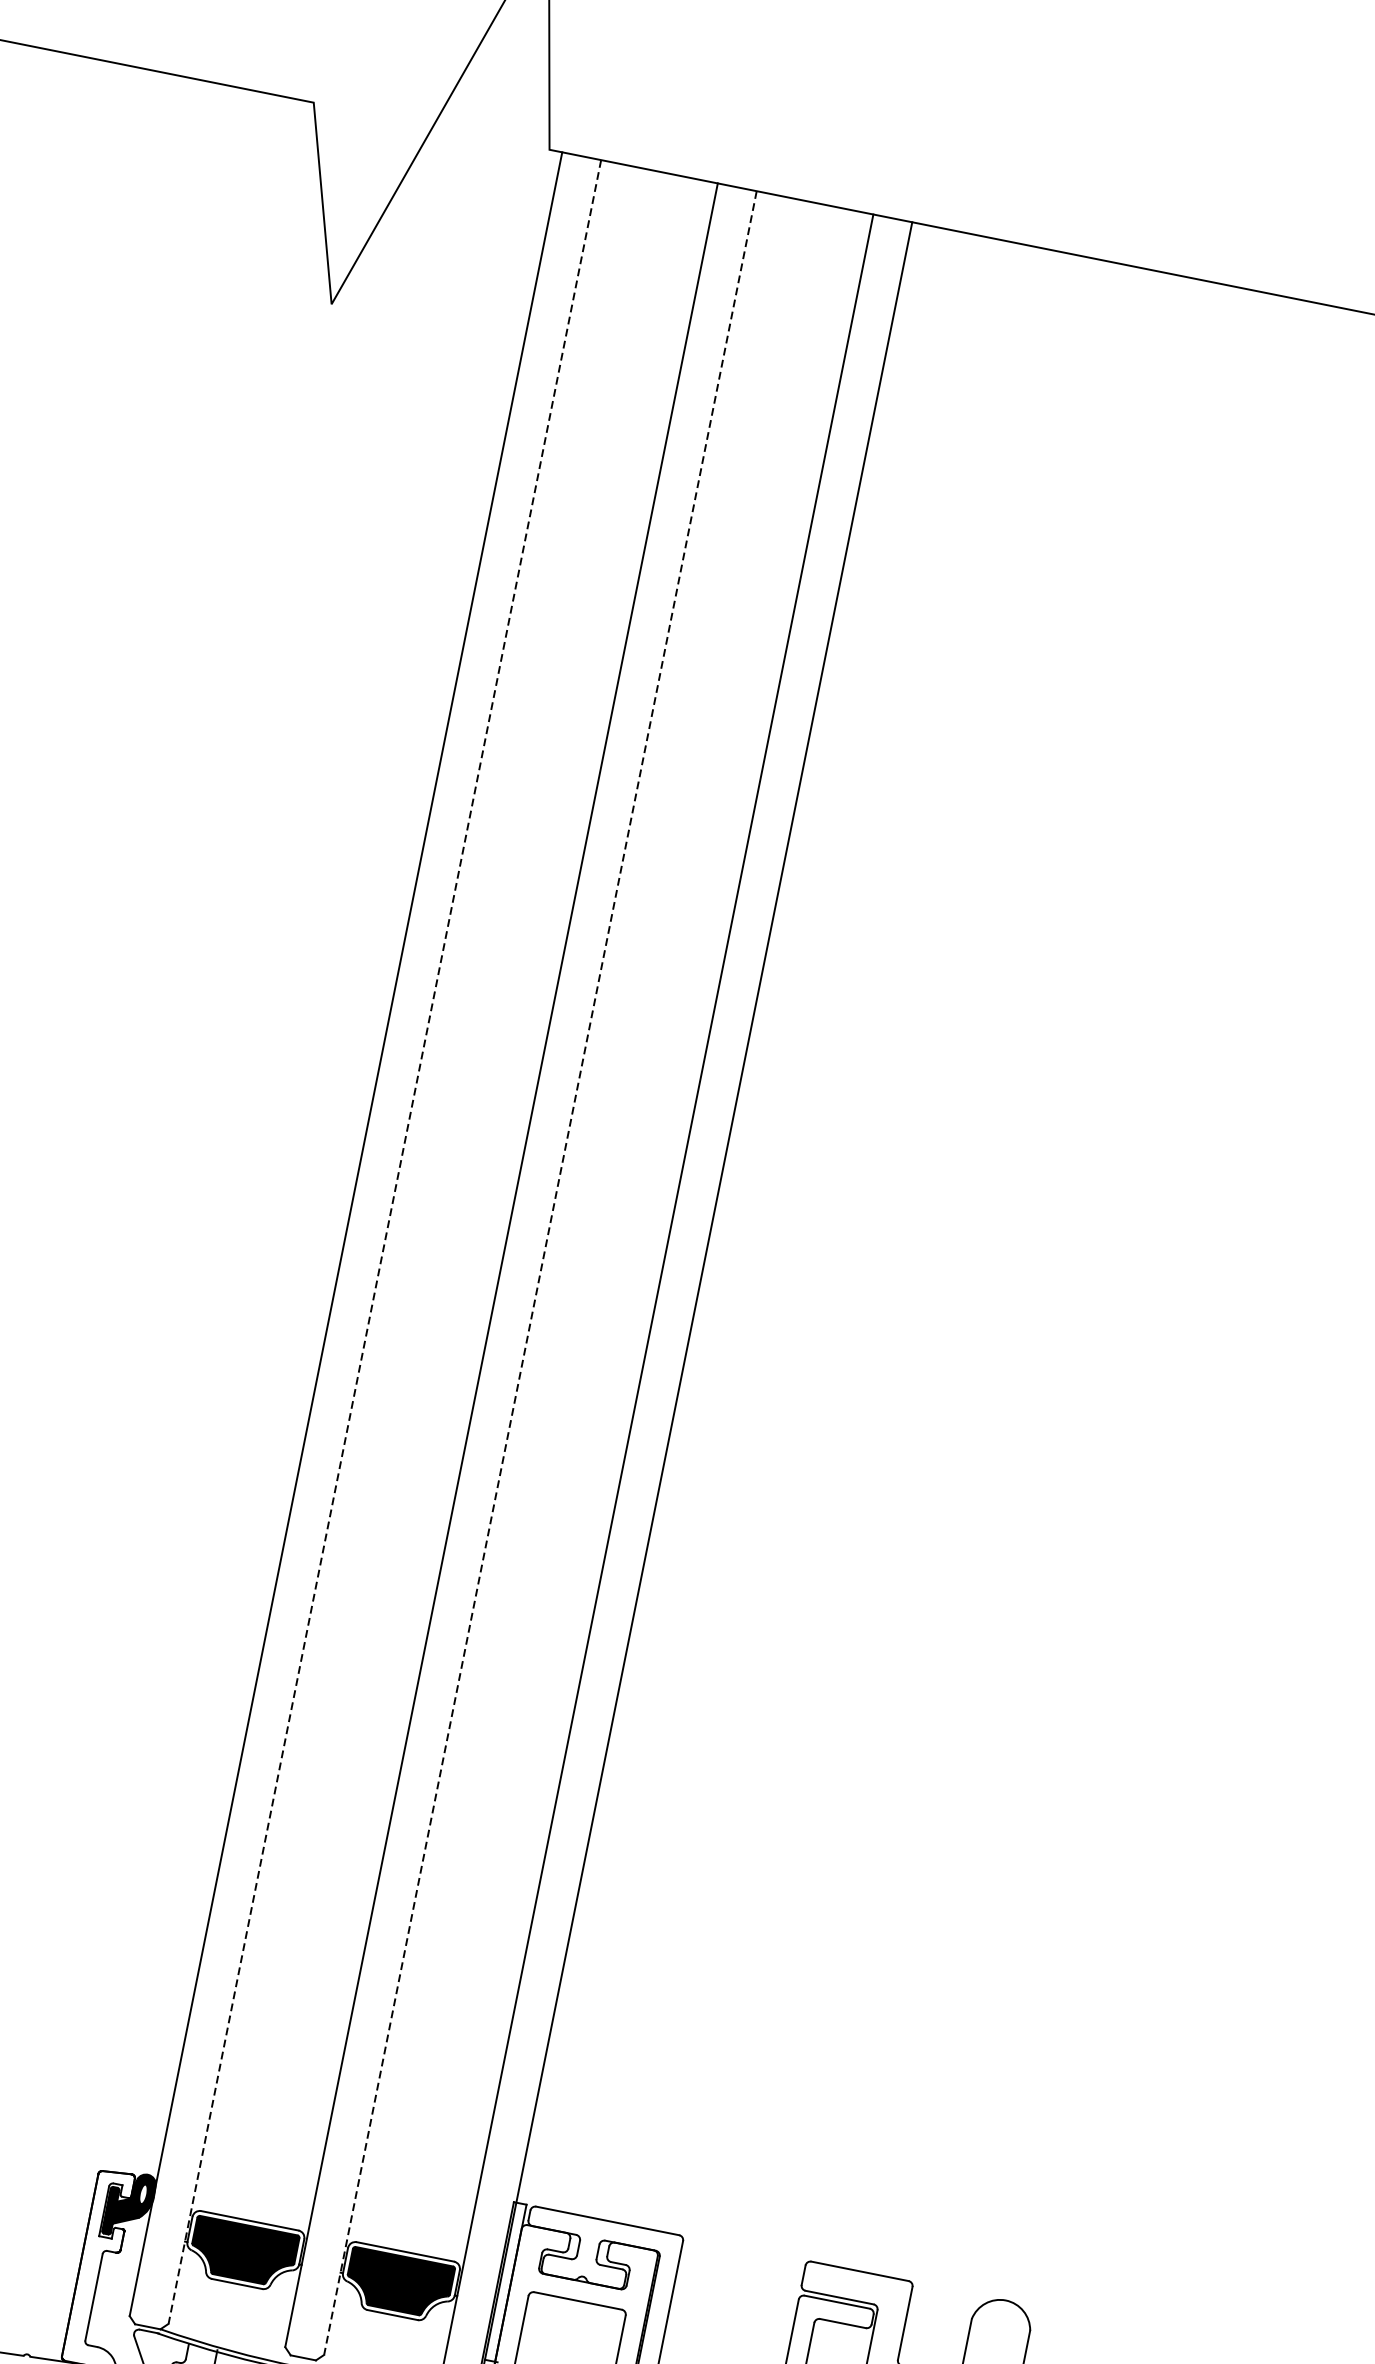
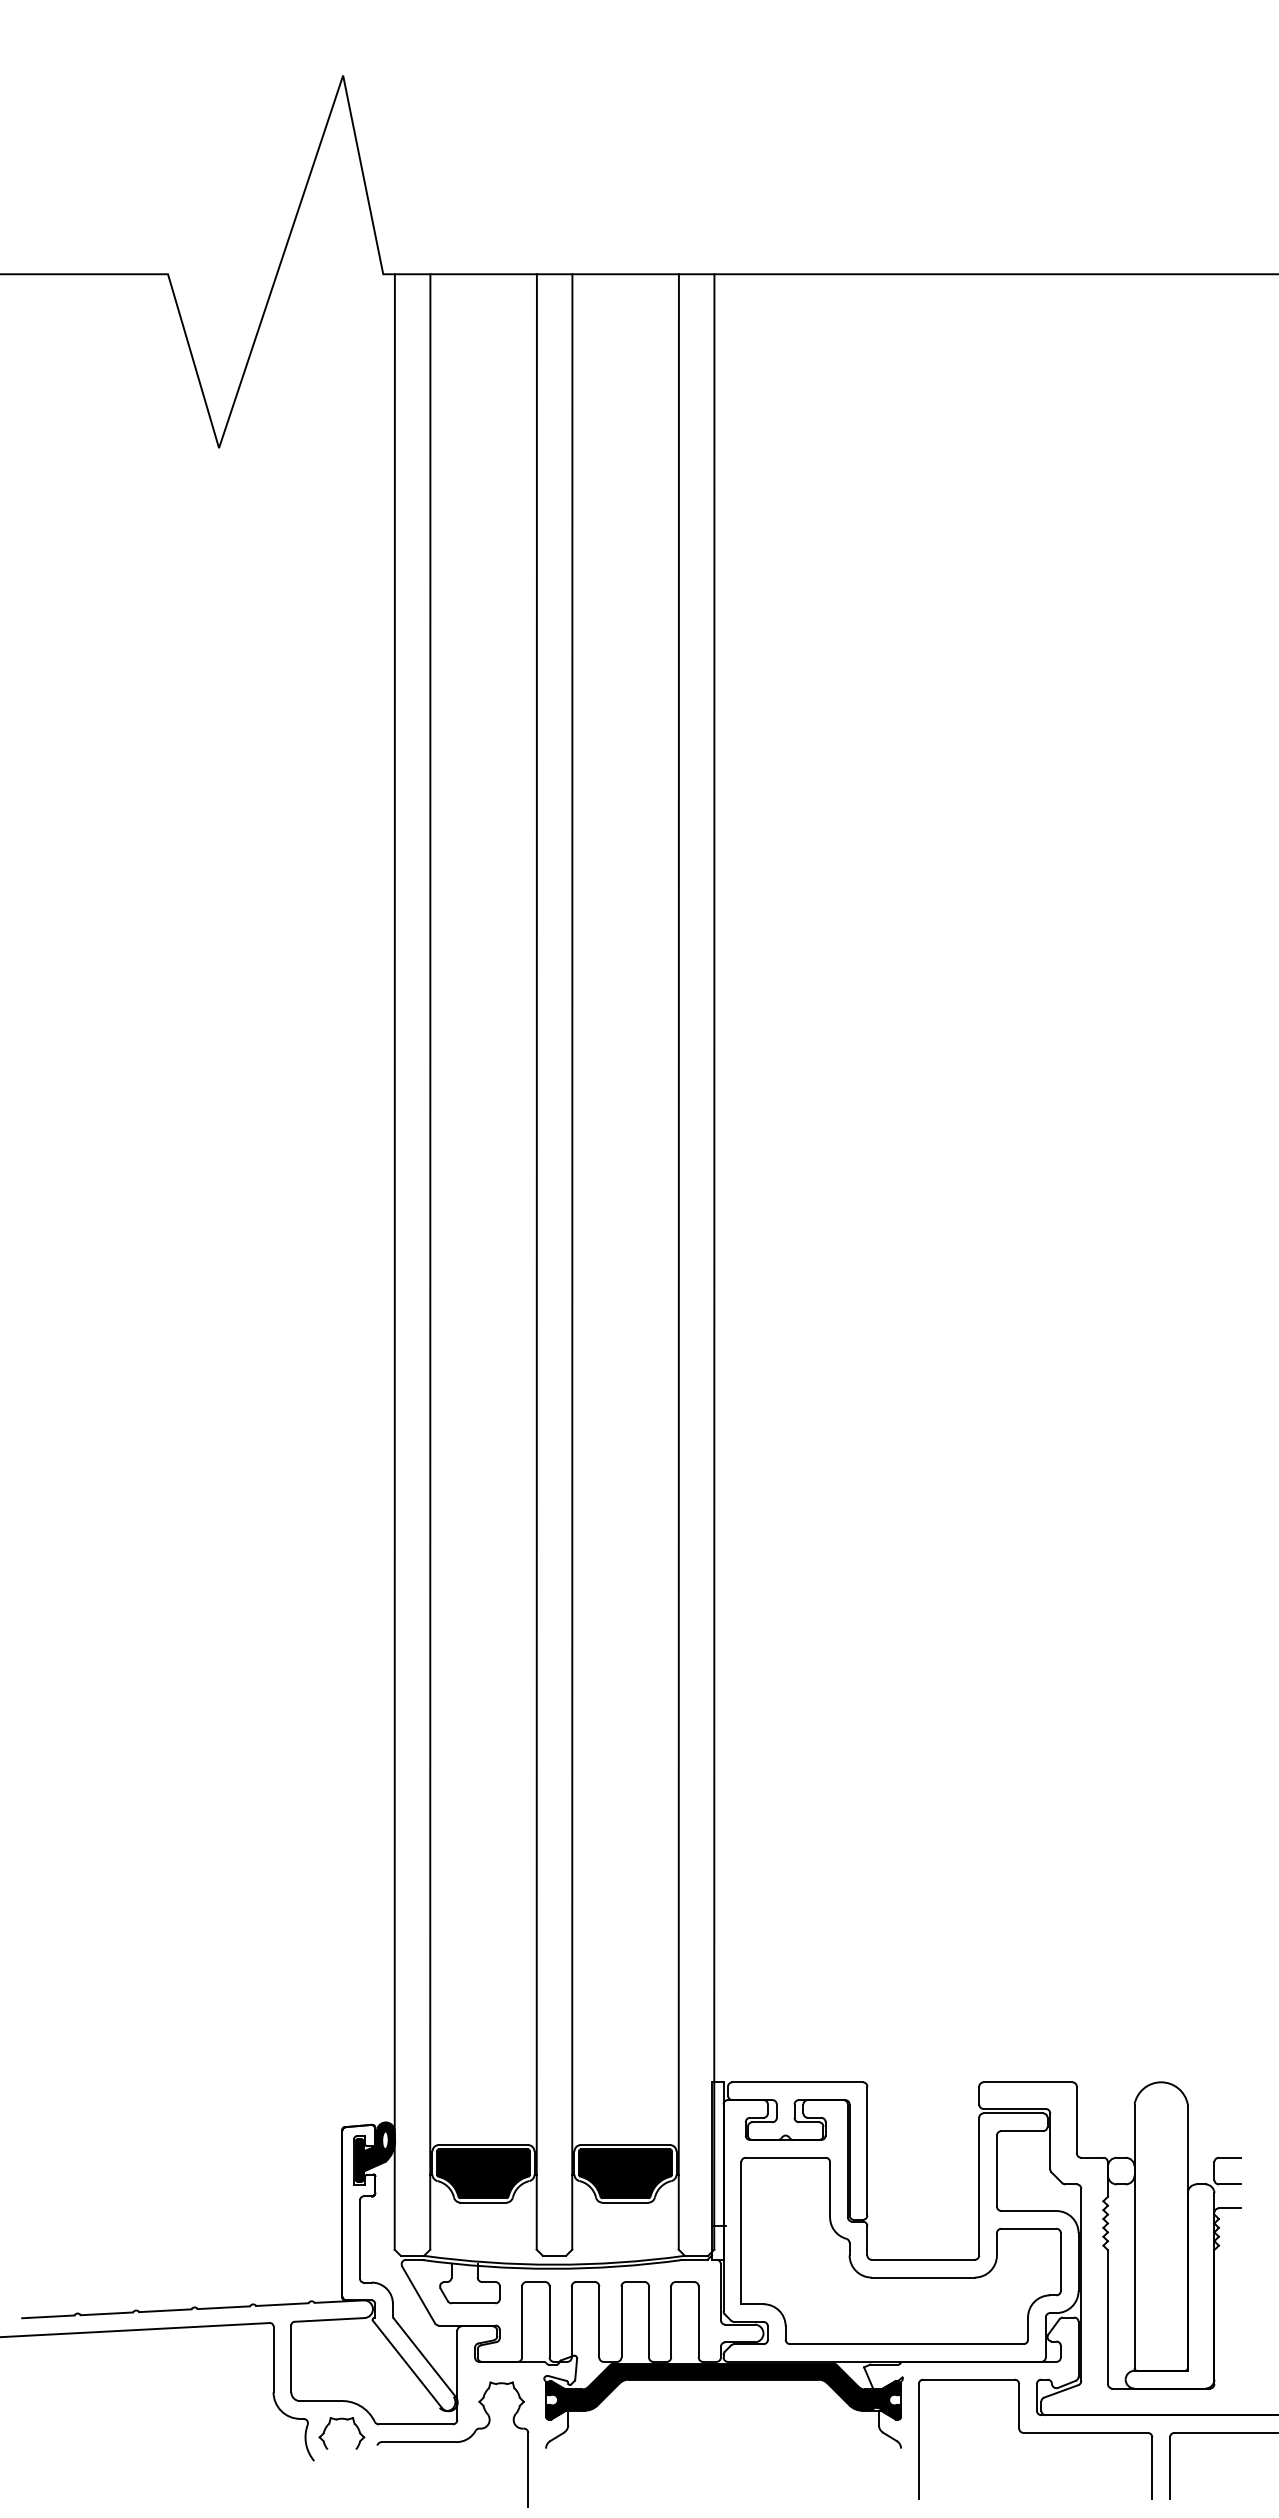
line: (385, 1241) -> (430, 1261), dashed -> solid
line: (540, 1272) -> (572, 1261), dashed -> solid

